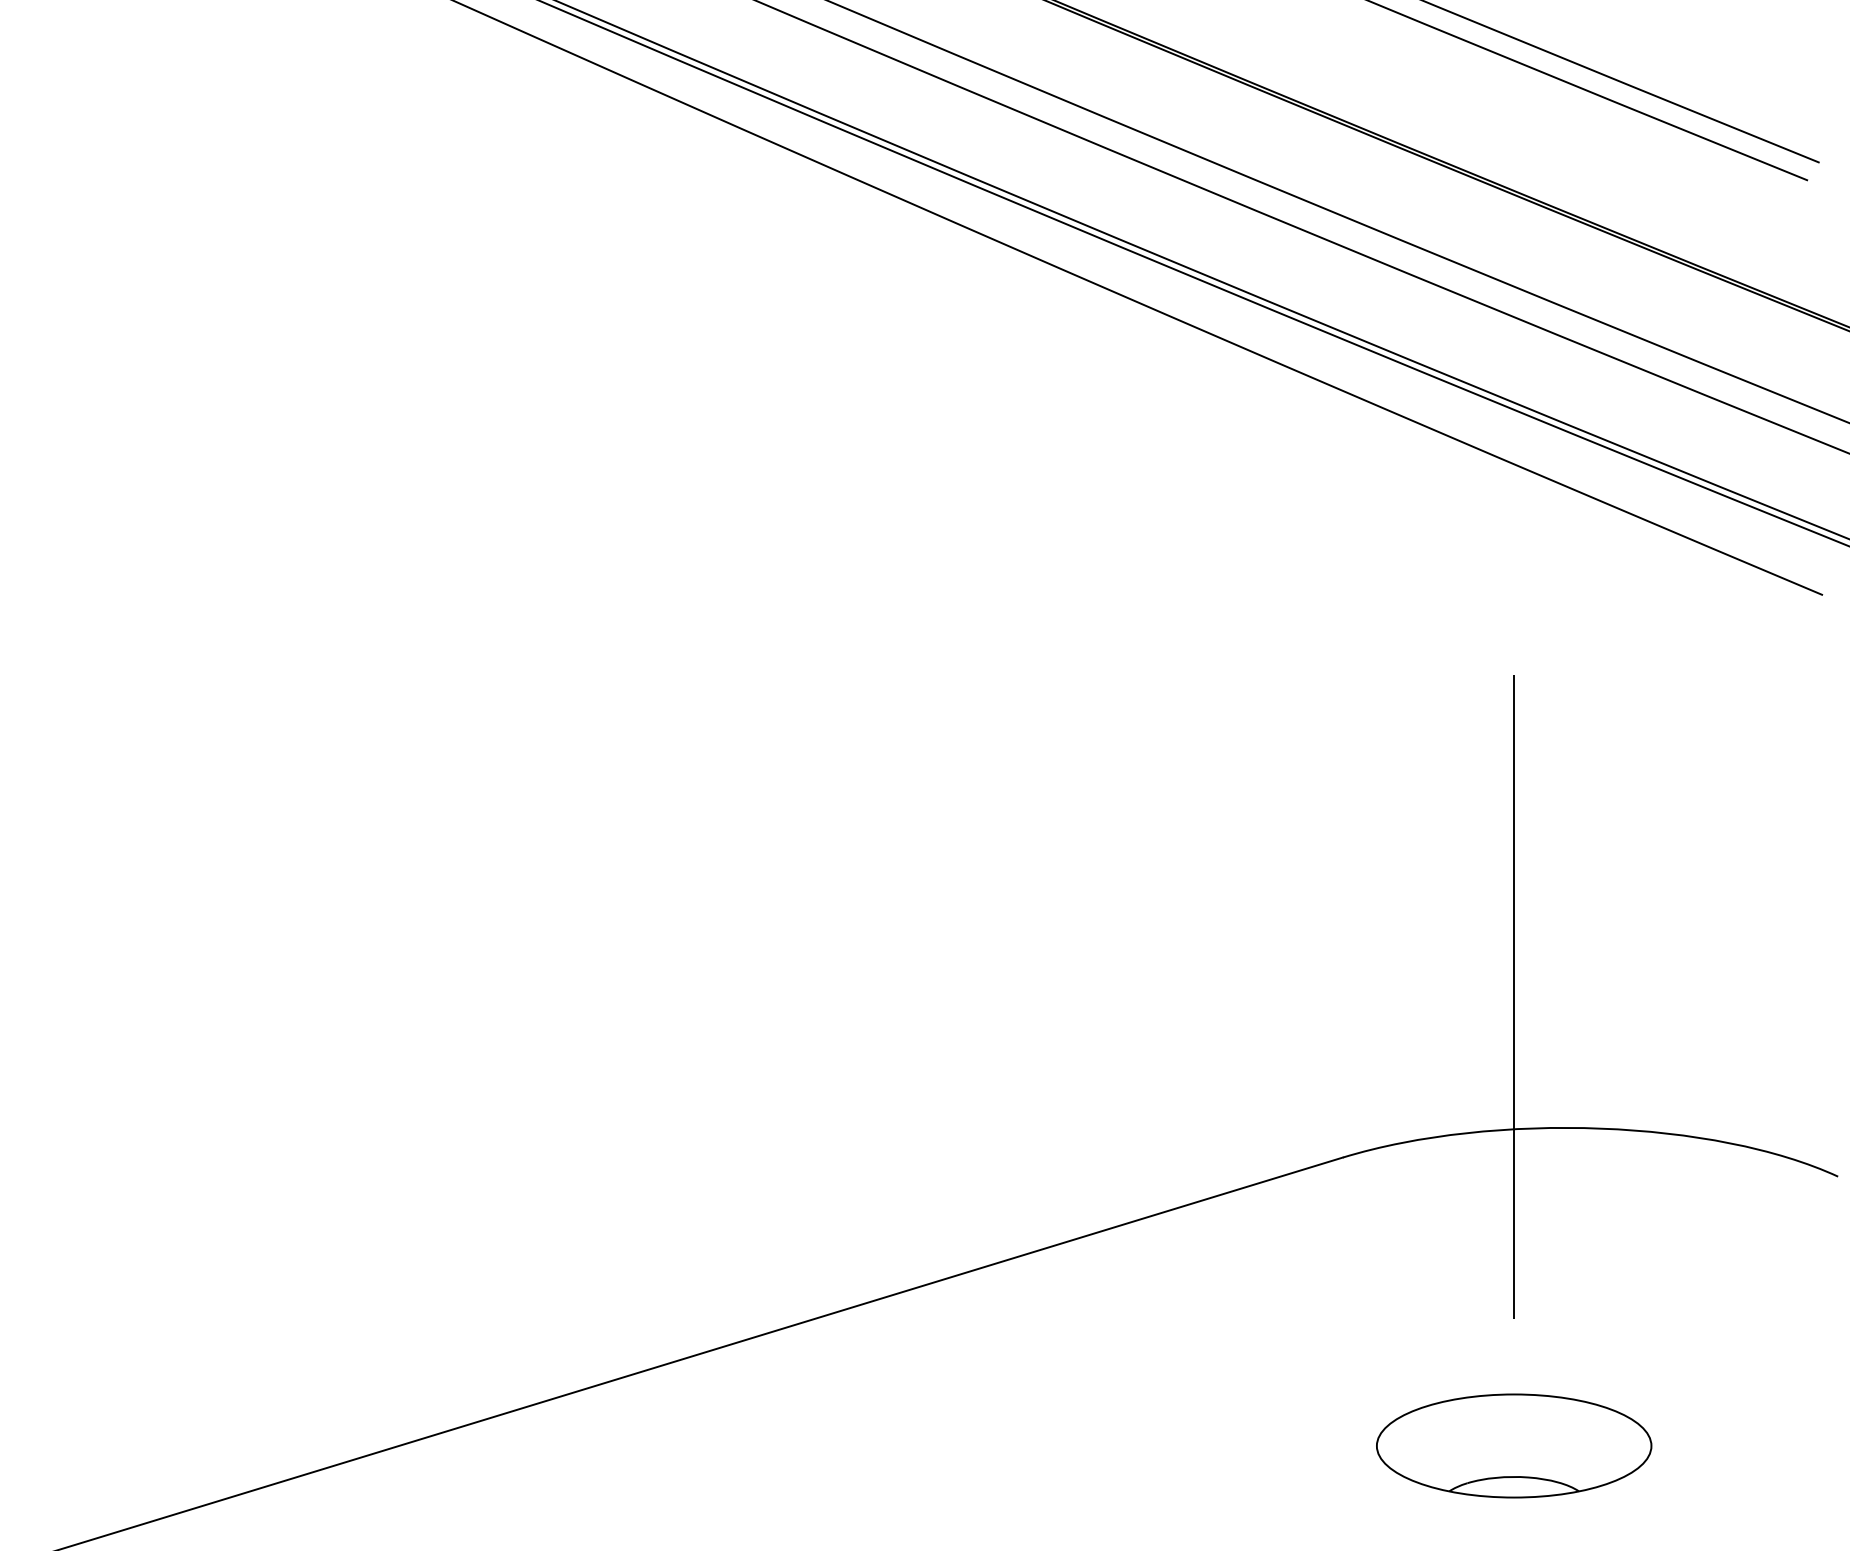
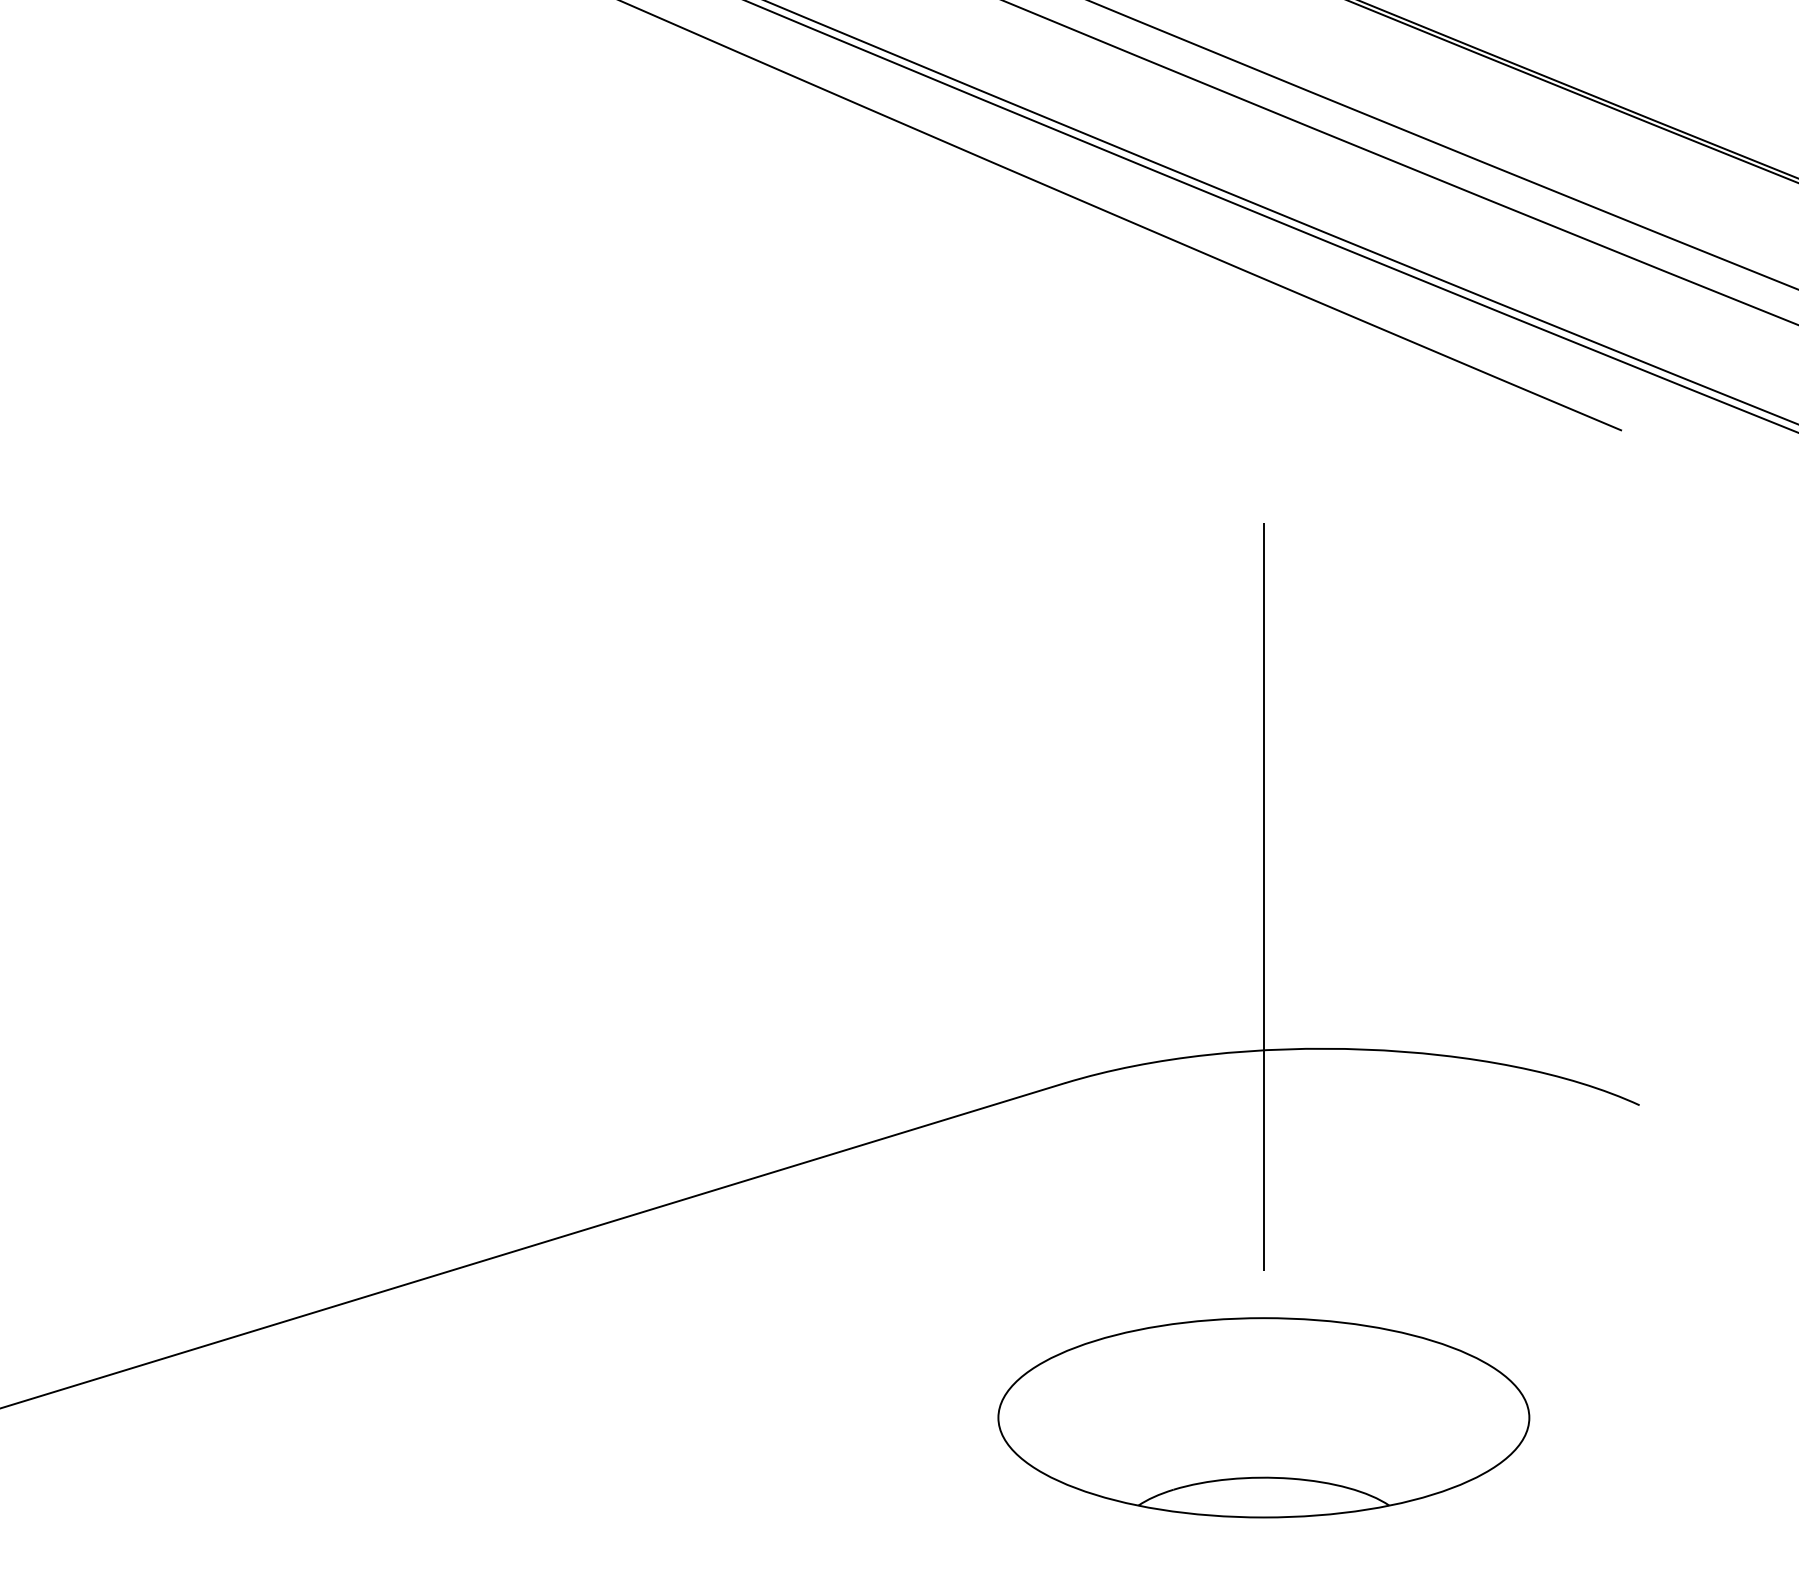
part: (1513, 1445) -> (1262, 1417), size x1.67

